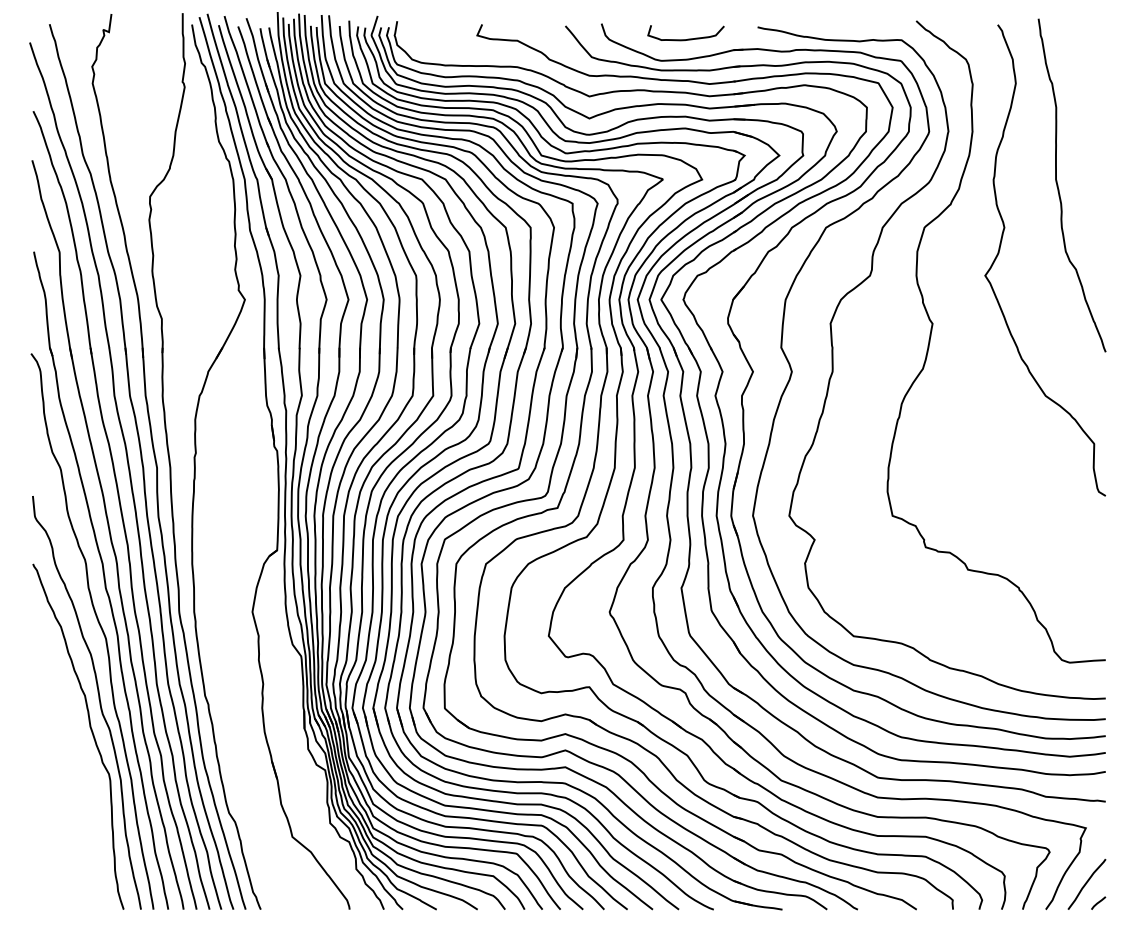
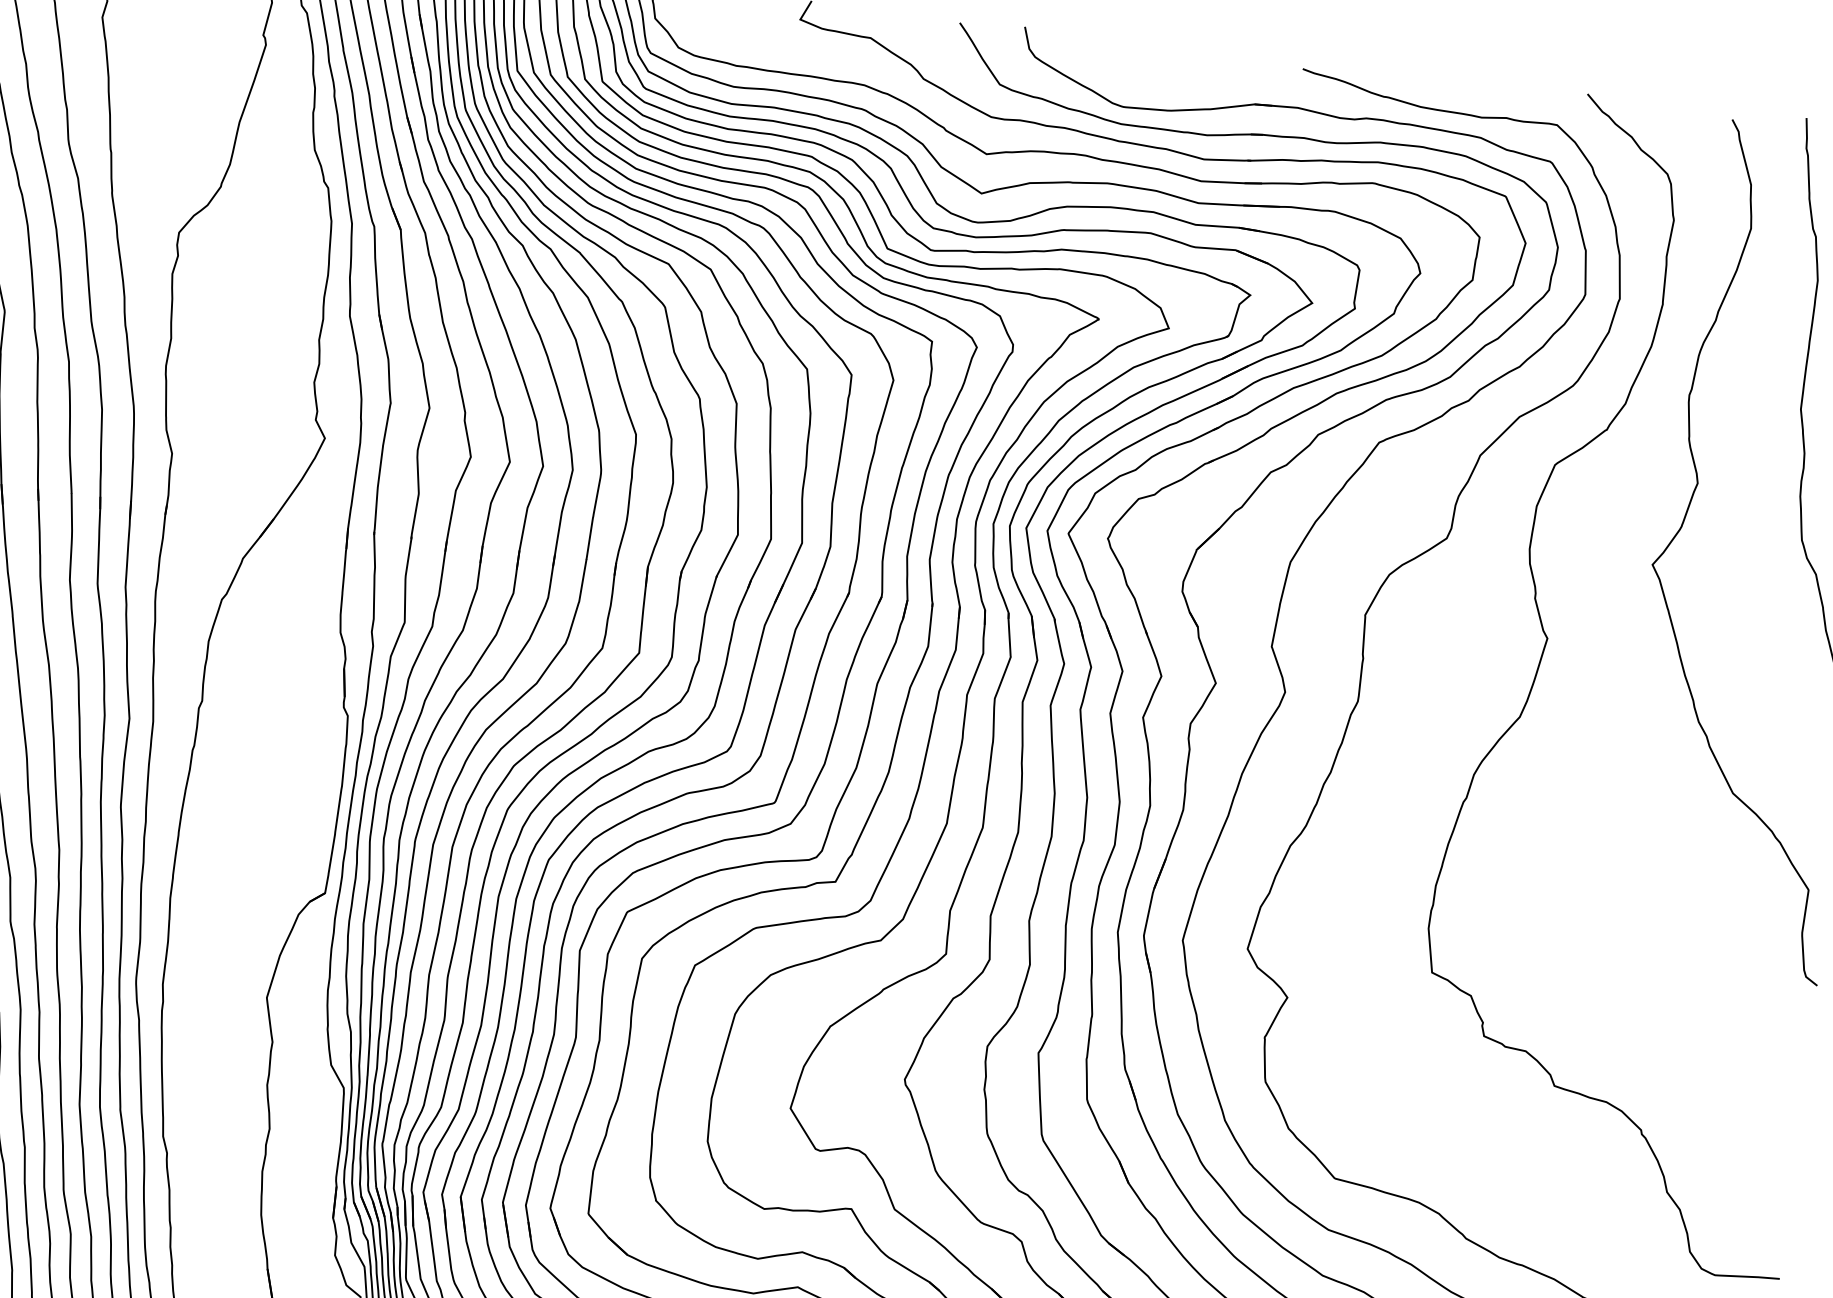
curve: (687, 38) -> (1175, 73), removed

